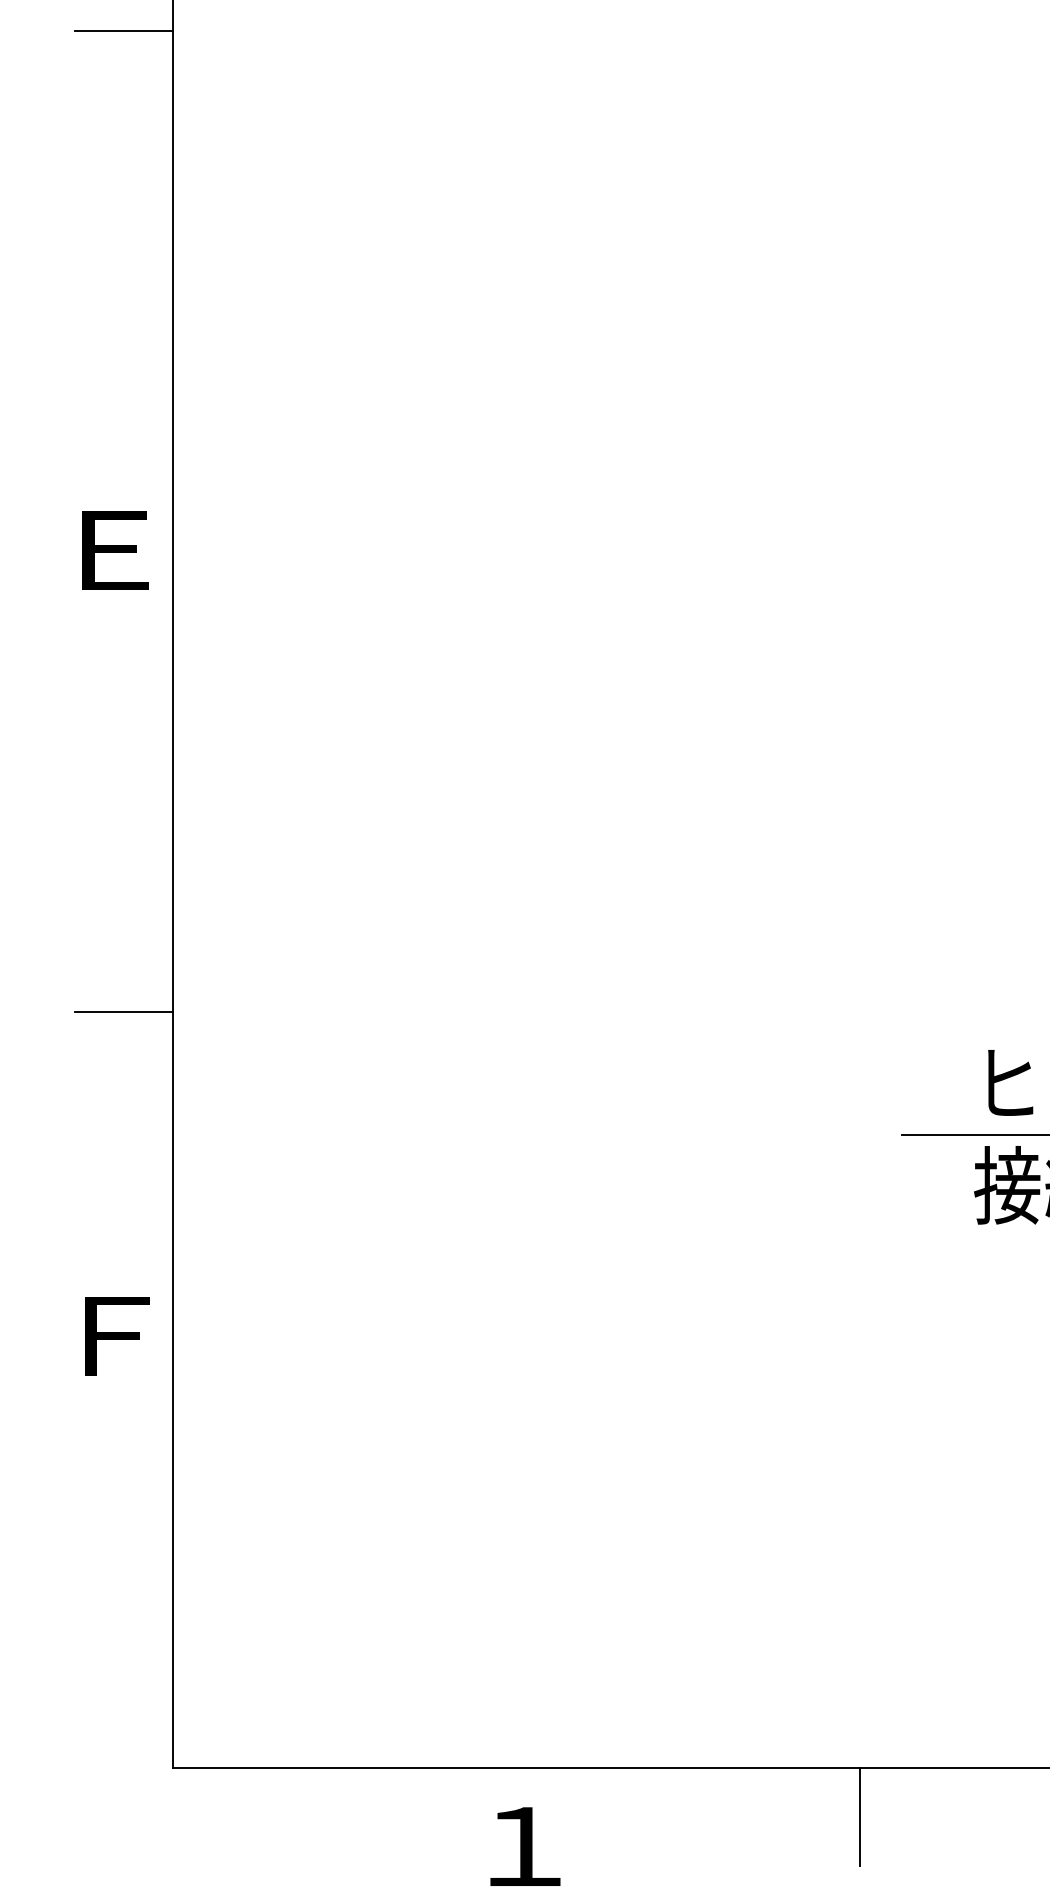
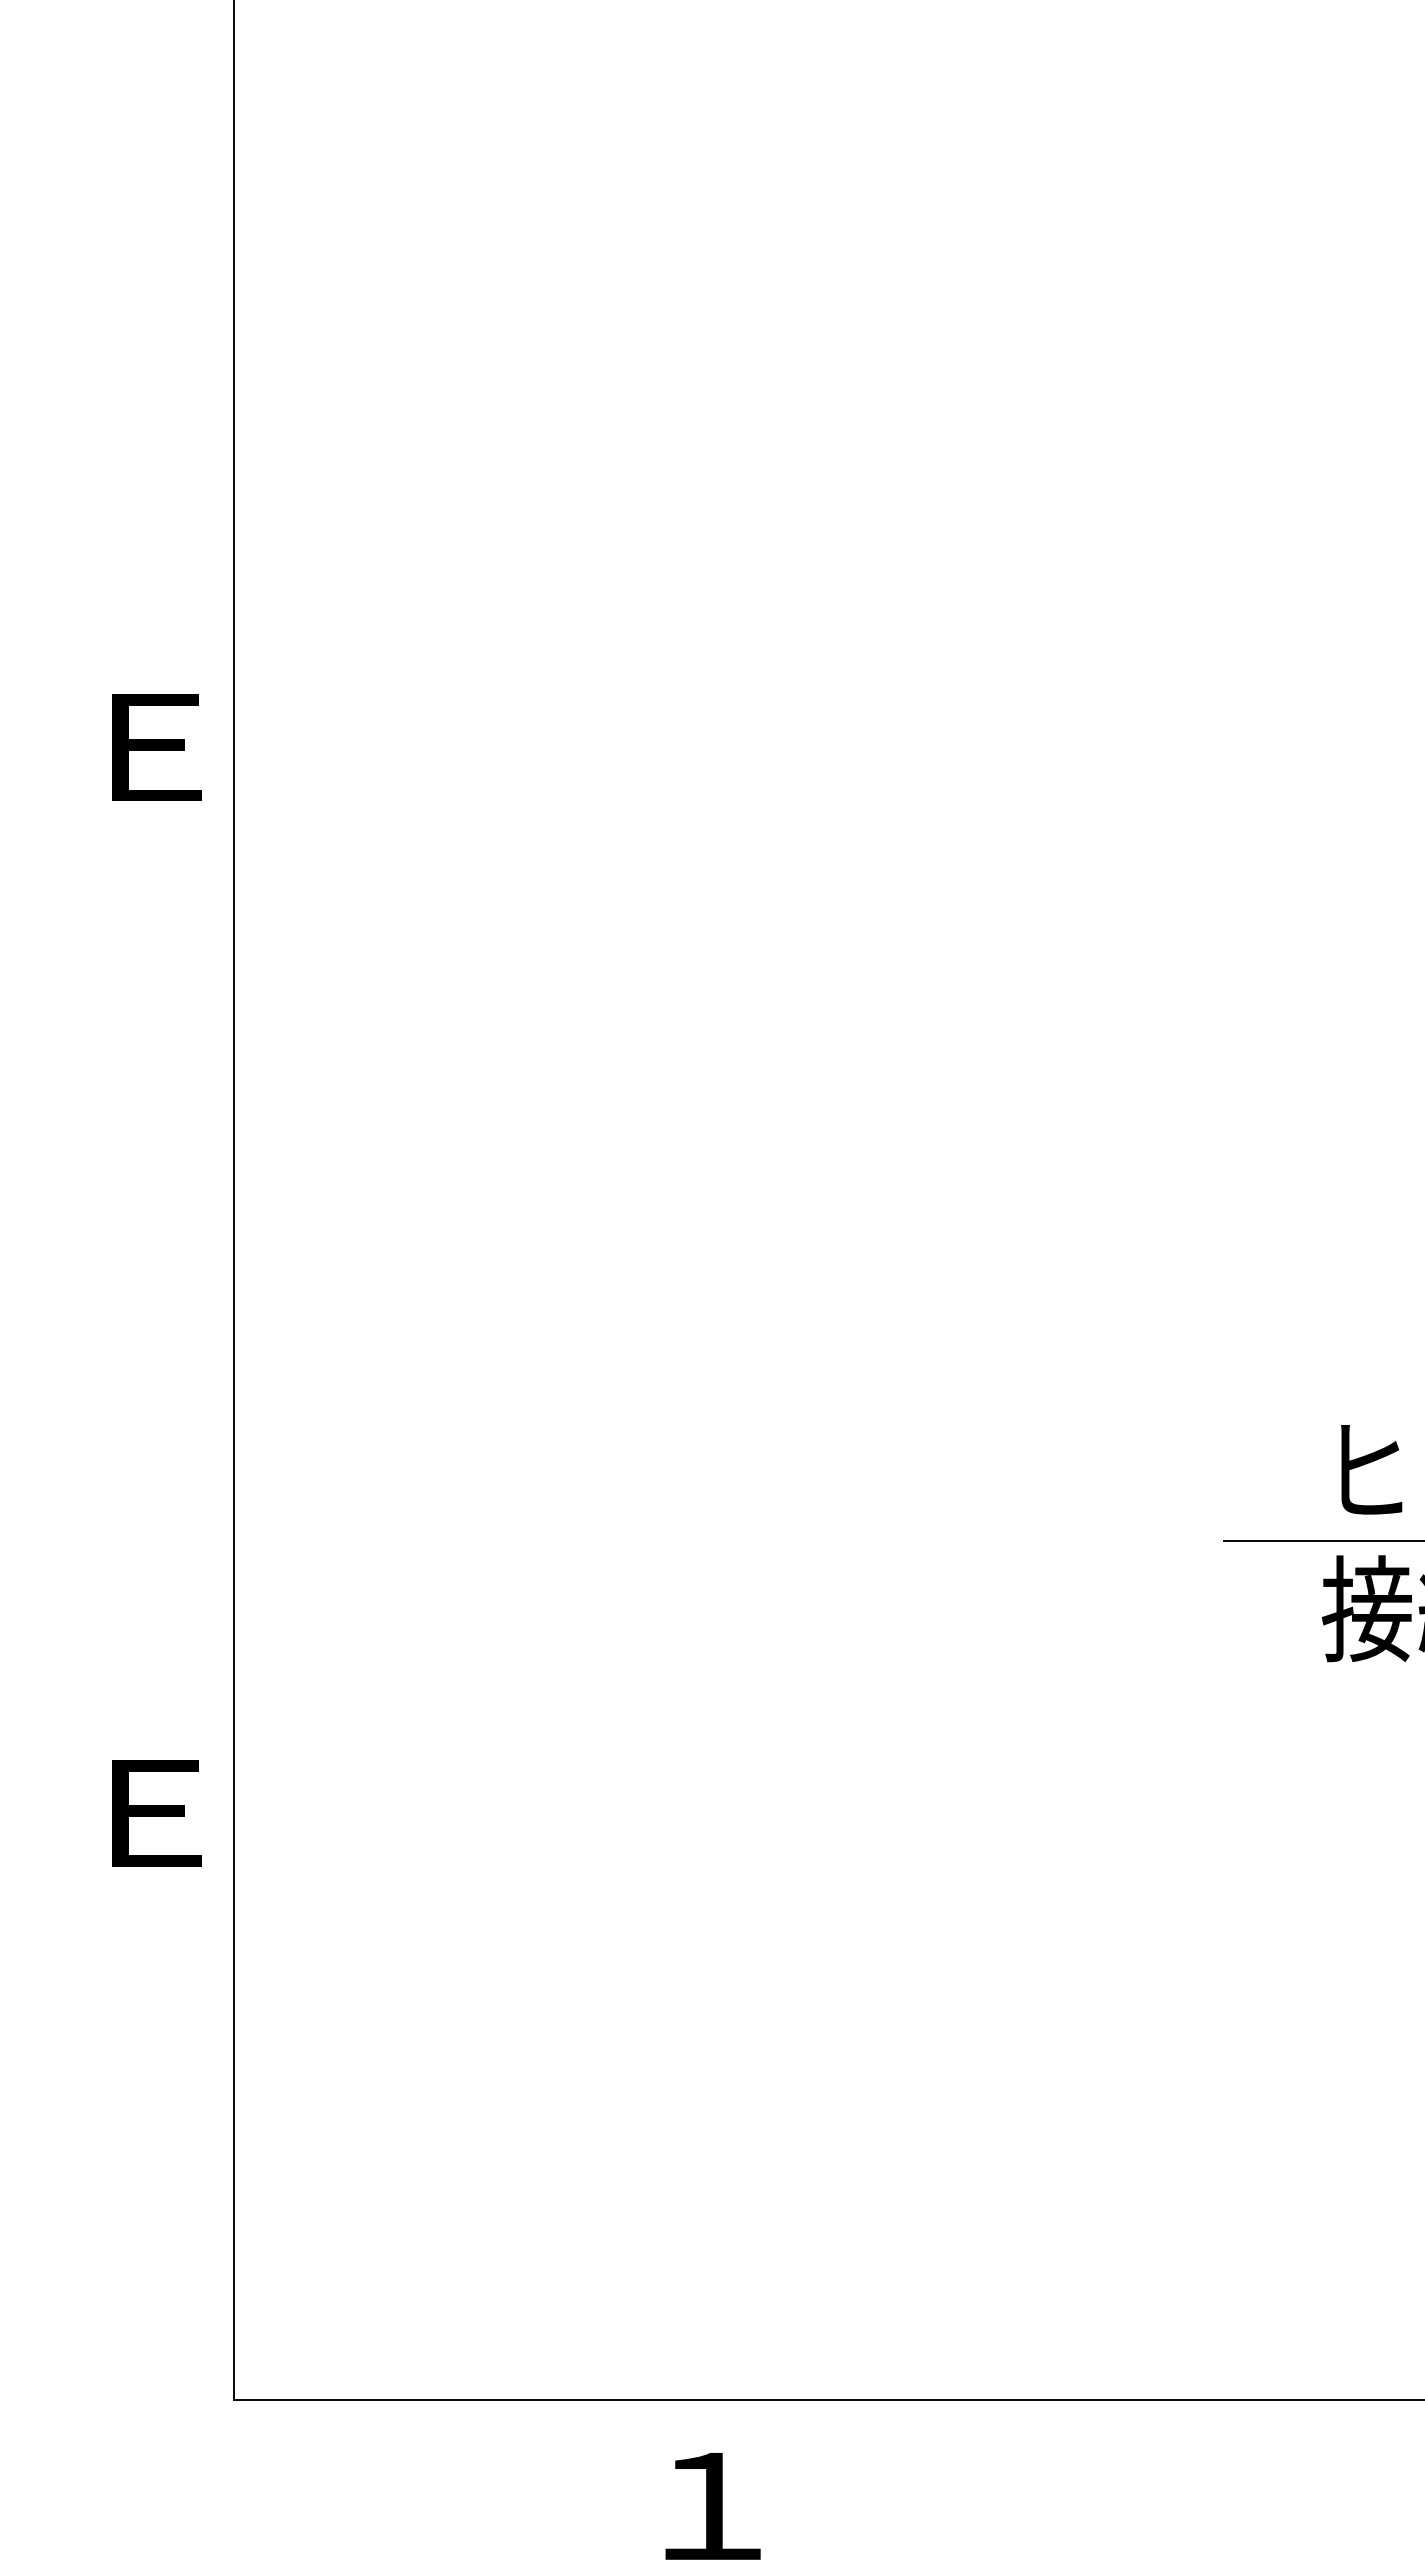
line: (123, 30) -> (167, 41), removed
line: (123, 1011) -> (167, 1373), removed
text: (116, 1336) -> (157, 1813), Ｆ -> Ｅ
line: (859, 1817) -> (1166, 2466), removed

